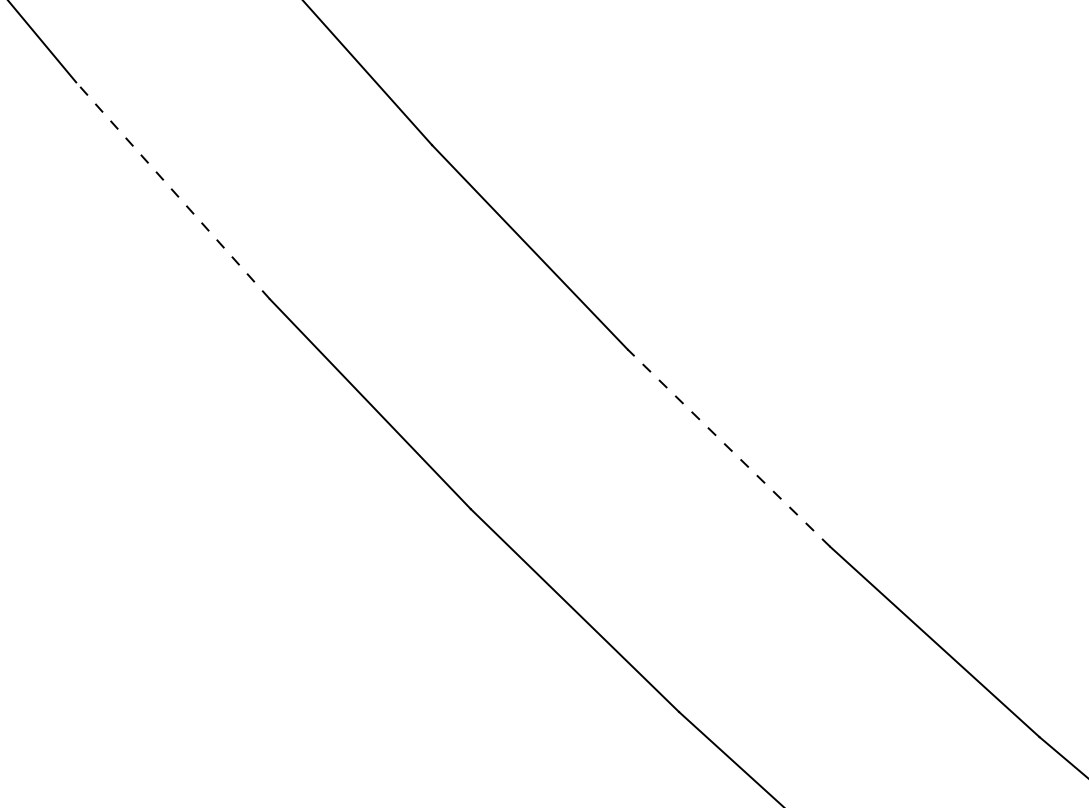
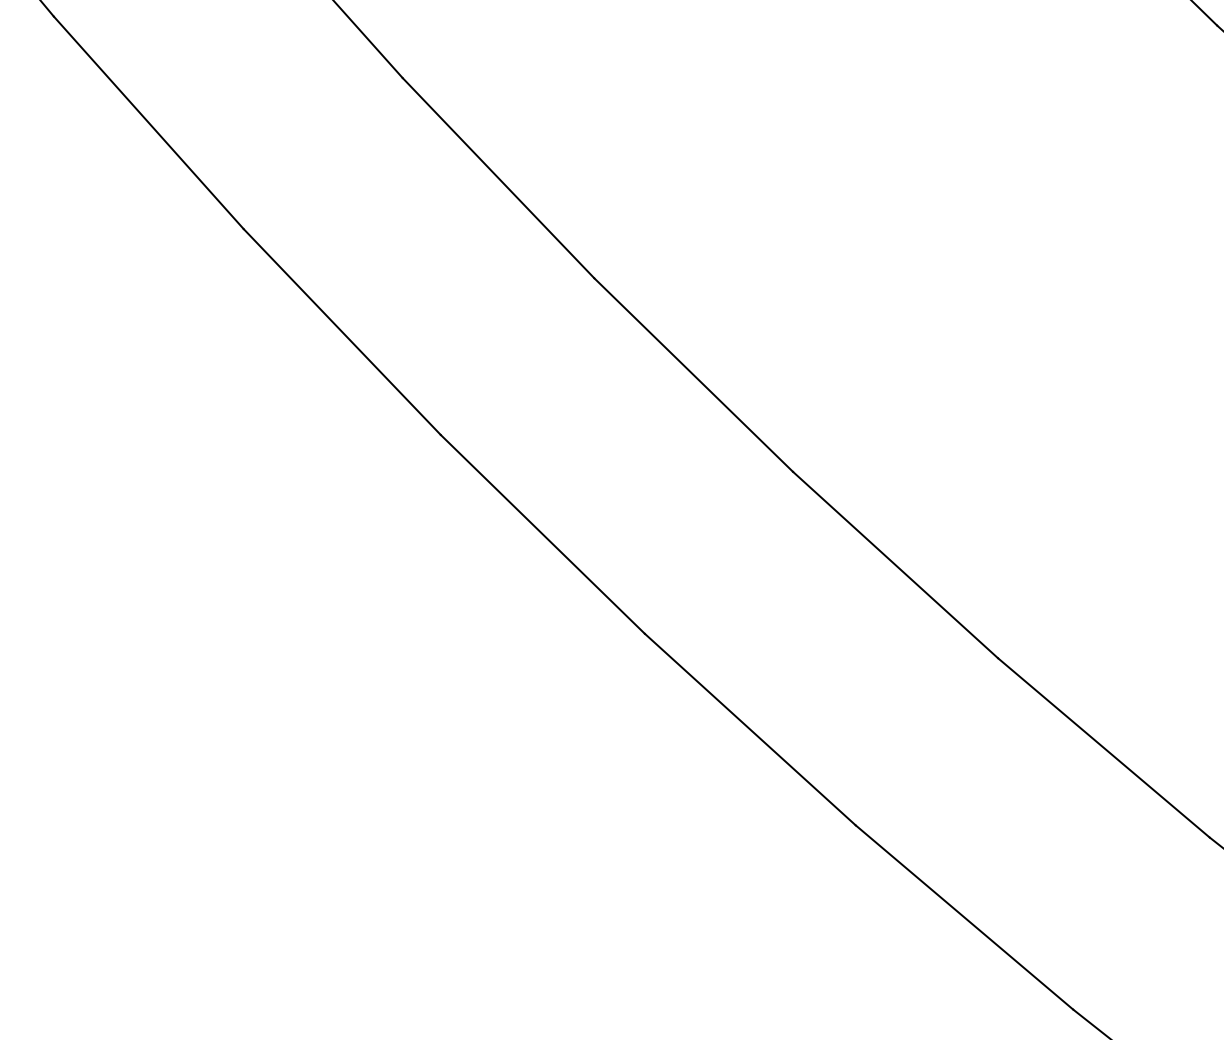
line: (172, 190) -> (148, 122), dashed -> solid
line: (728, 448) -> (693, 375), dashed -> solid

